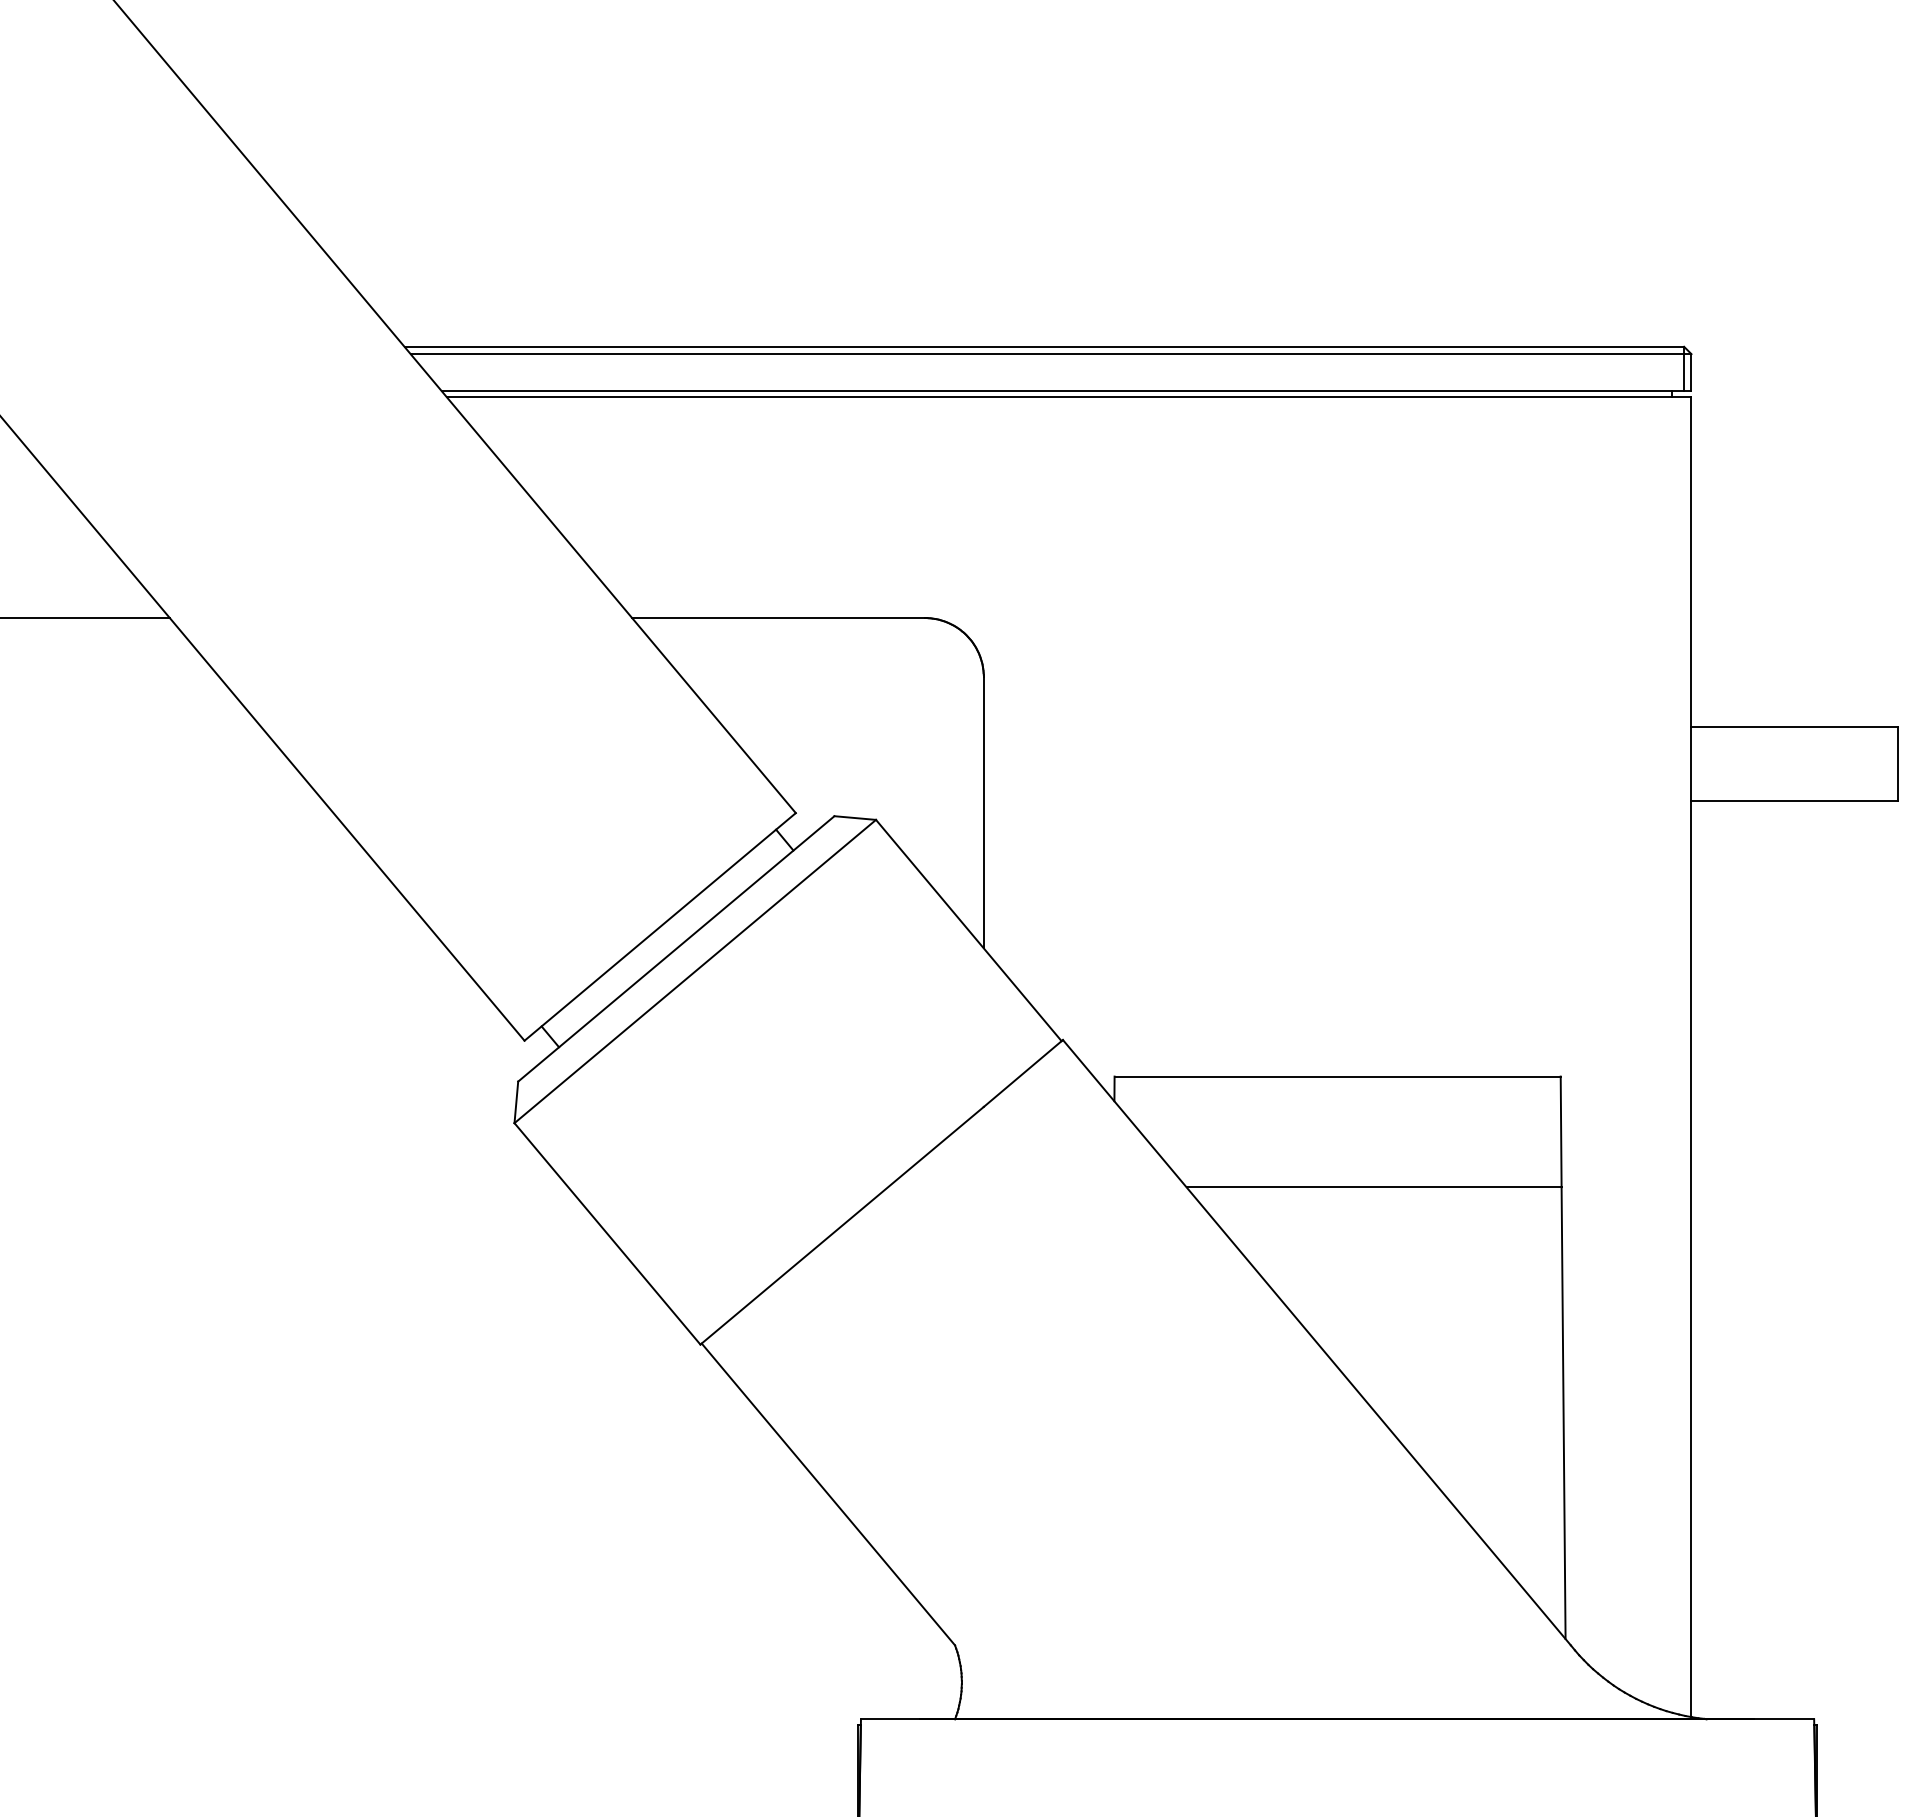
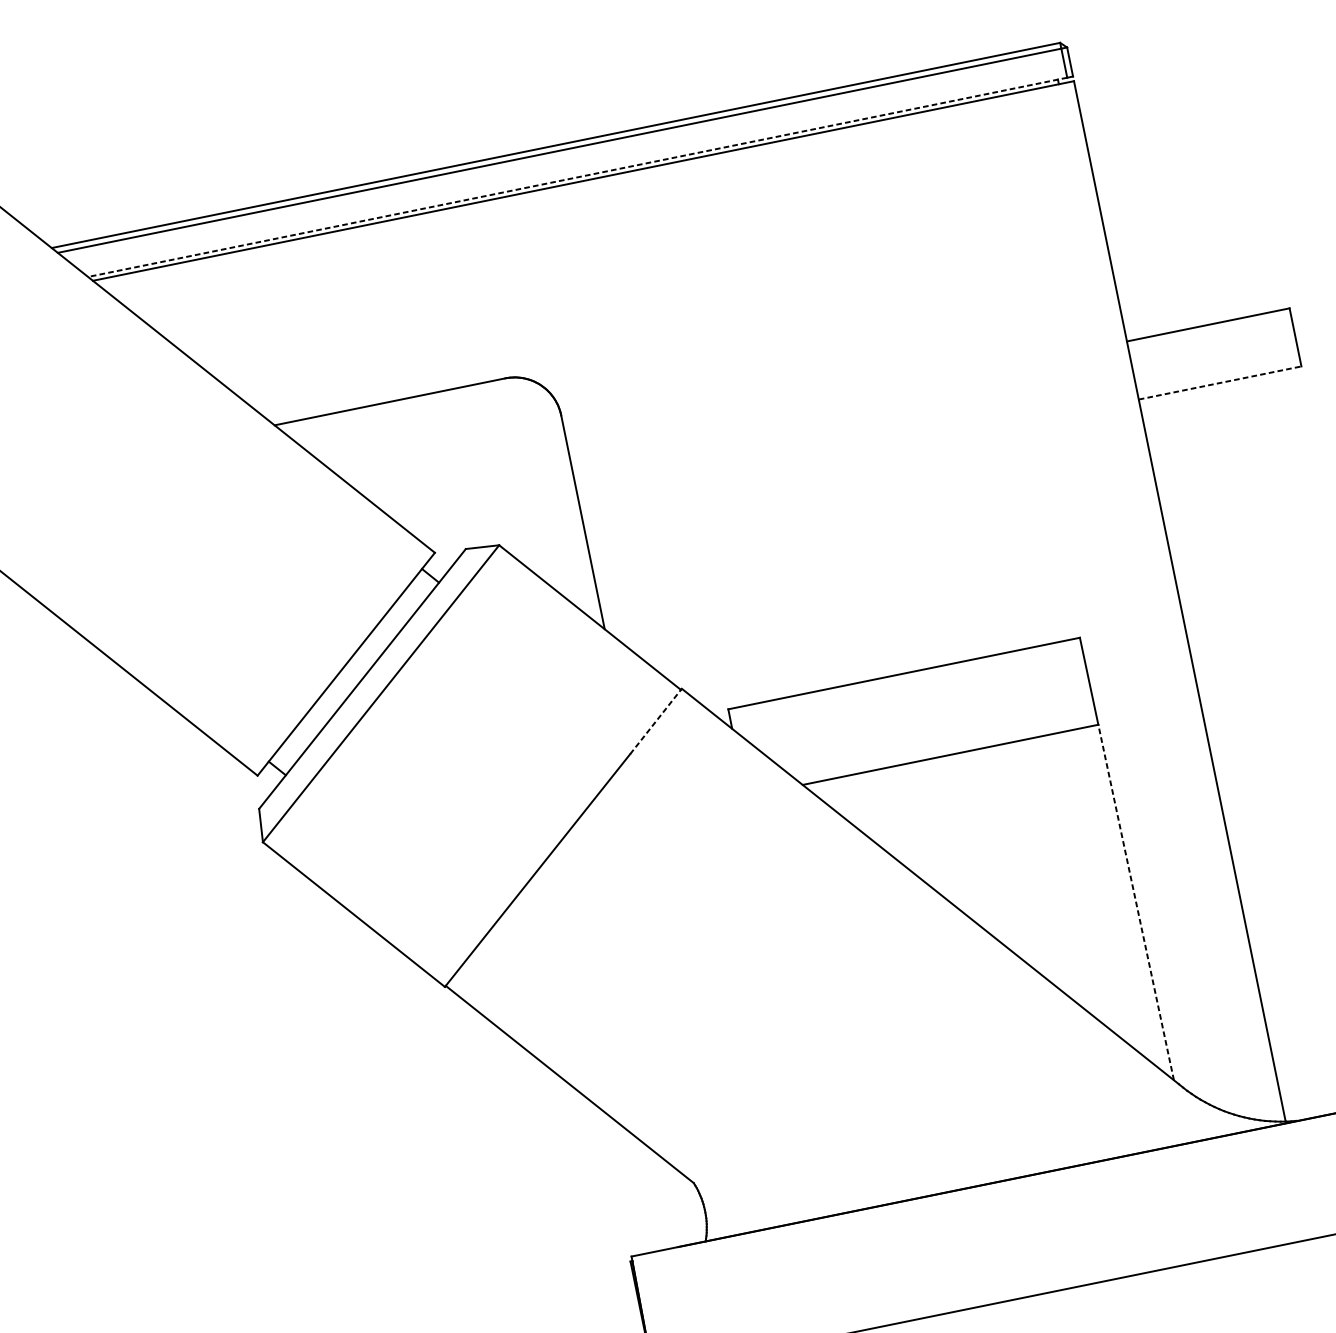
line: (1062, 391) -> (577, 177), solid -> dashed
line: (1795, 800) -> (1220, 382), solid -> dashed
line: (1023, 1073) -> (656, 721), solid -> dashed
line: (1563, 1413) -> (1136, 902), solid -> dashed

